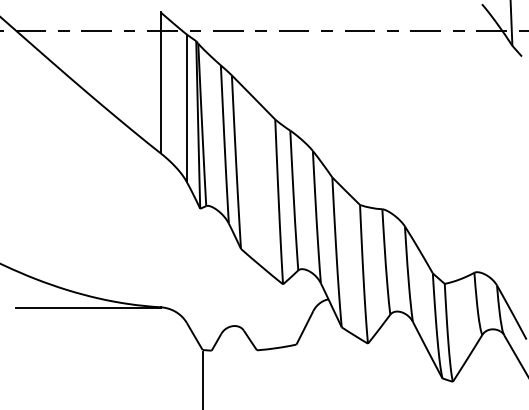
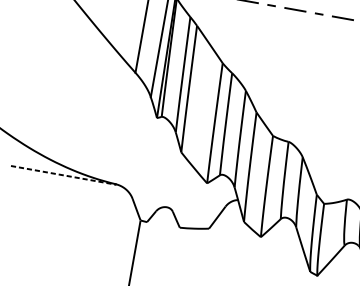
line: (88, 307) -> (63, 175), solid -> dashed

